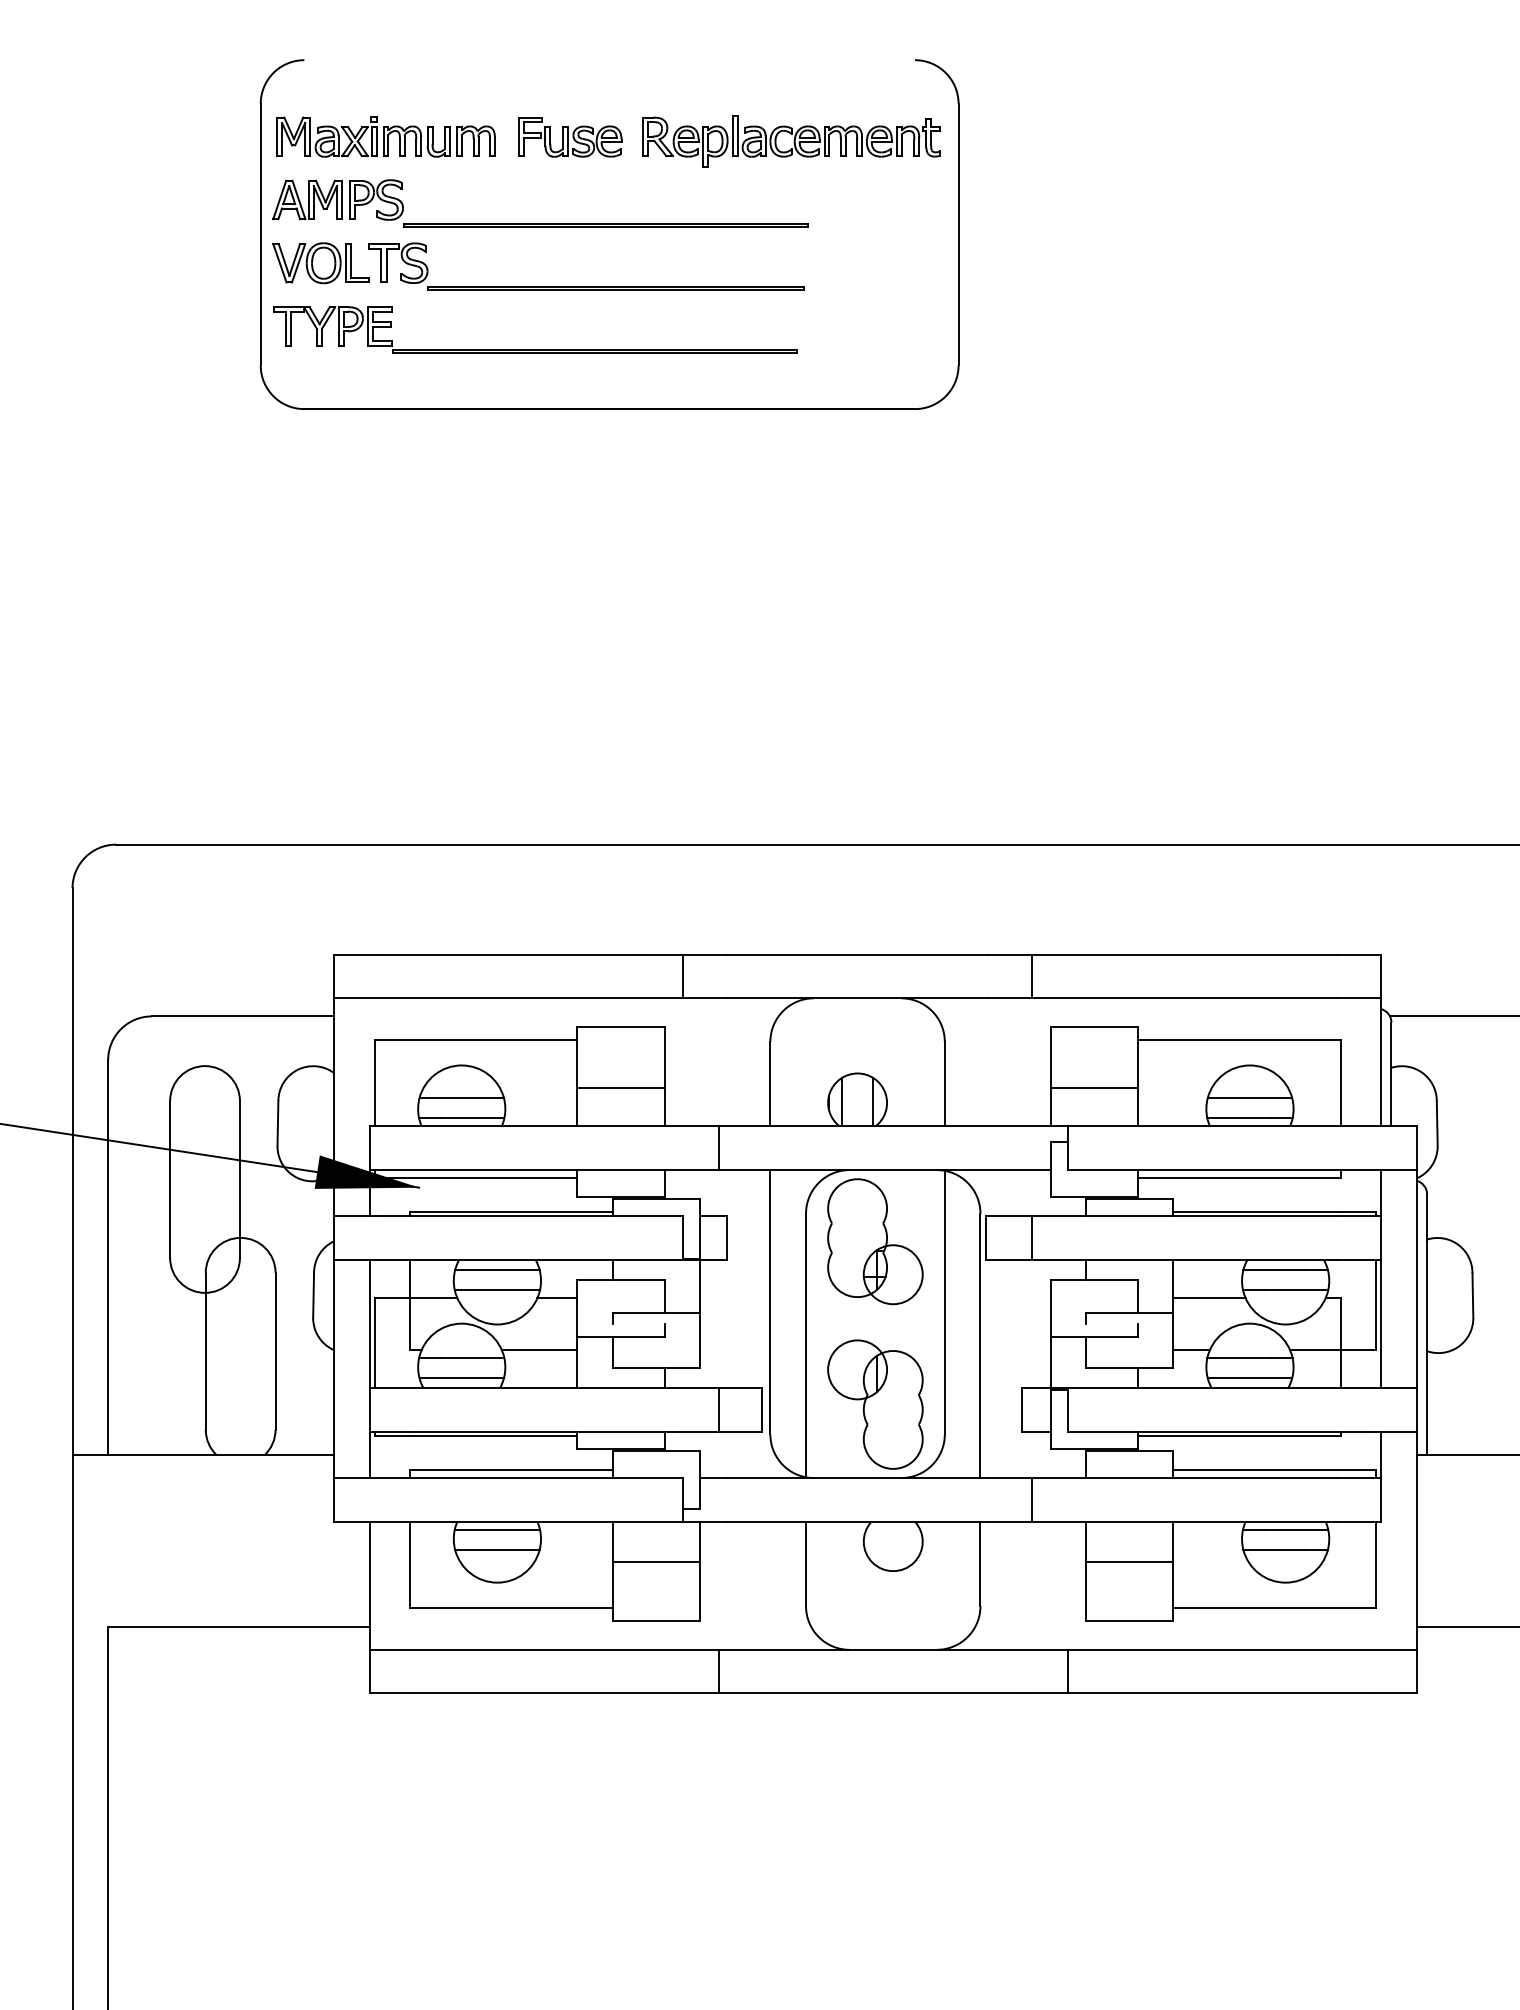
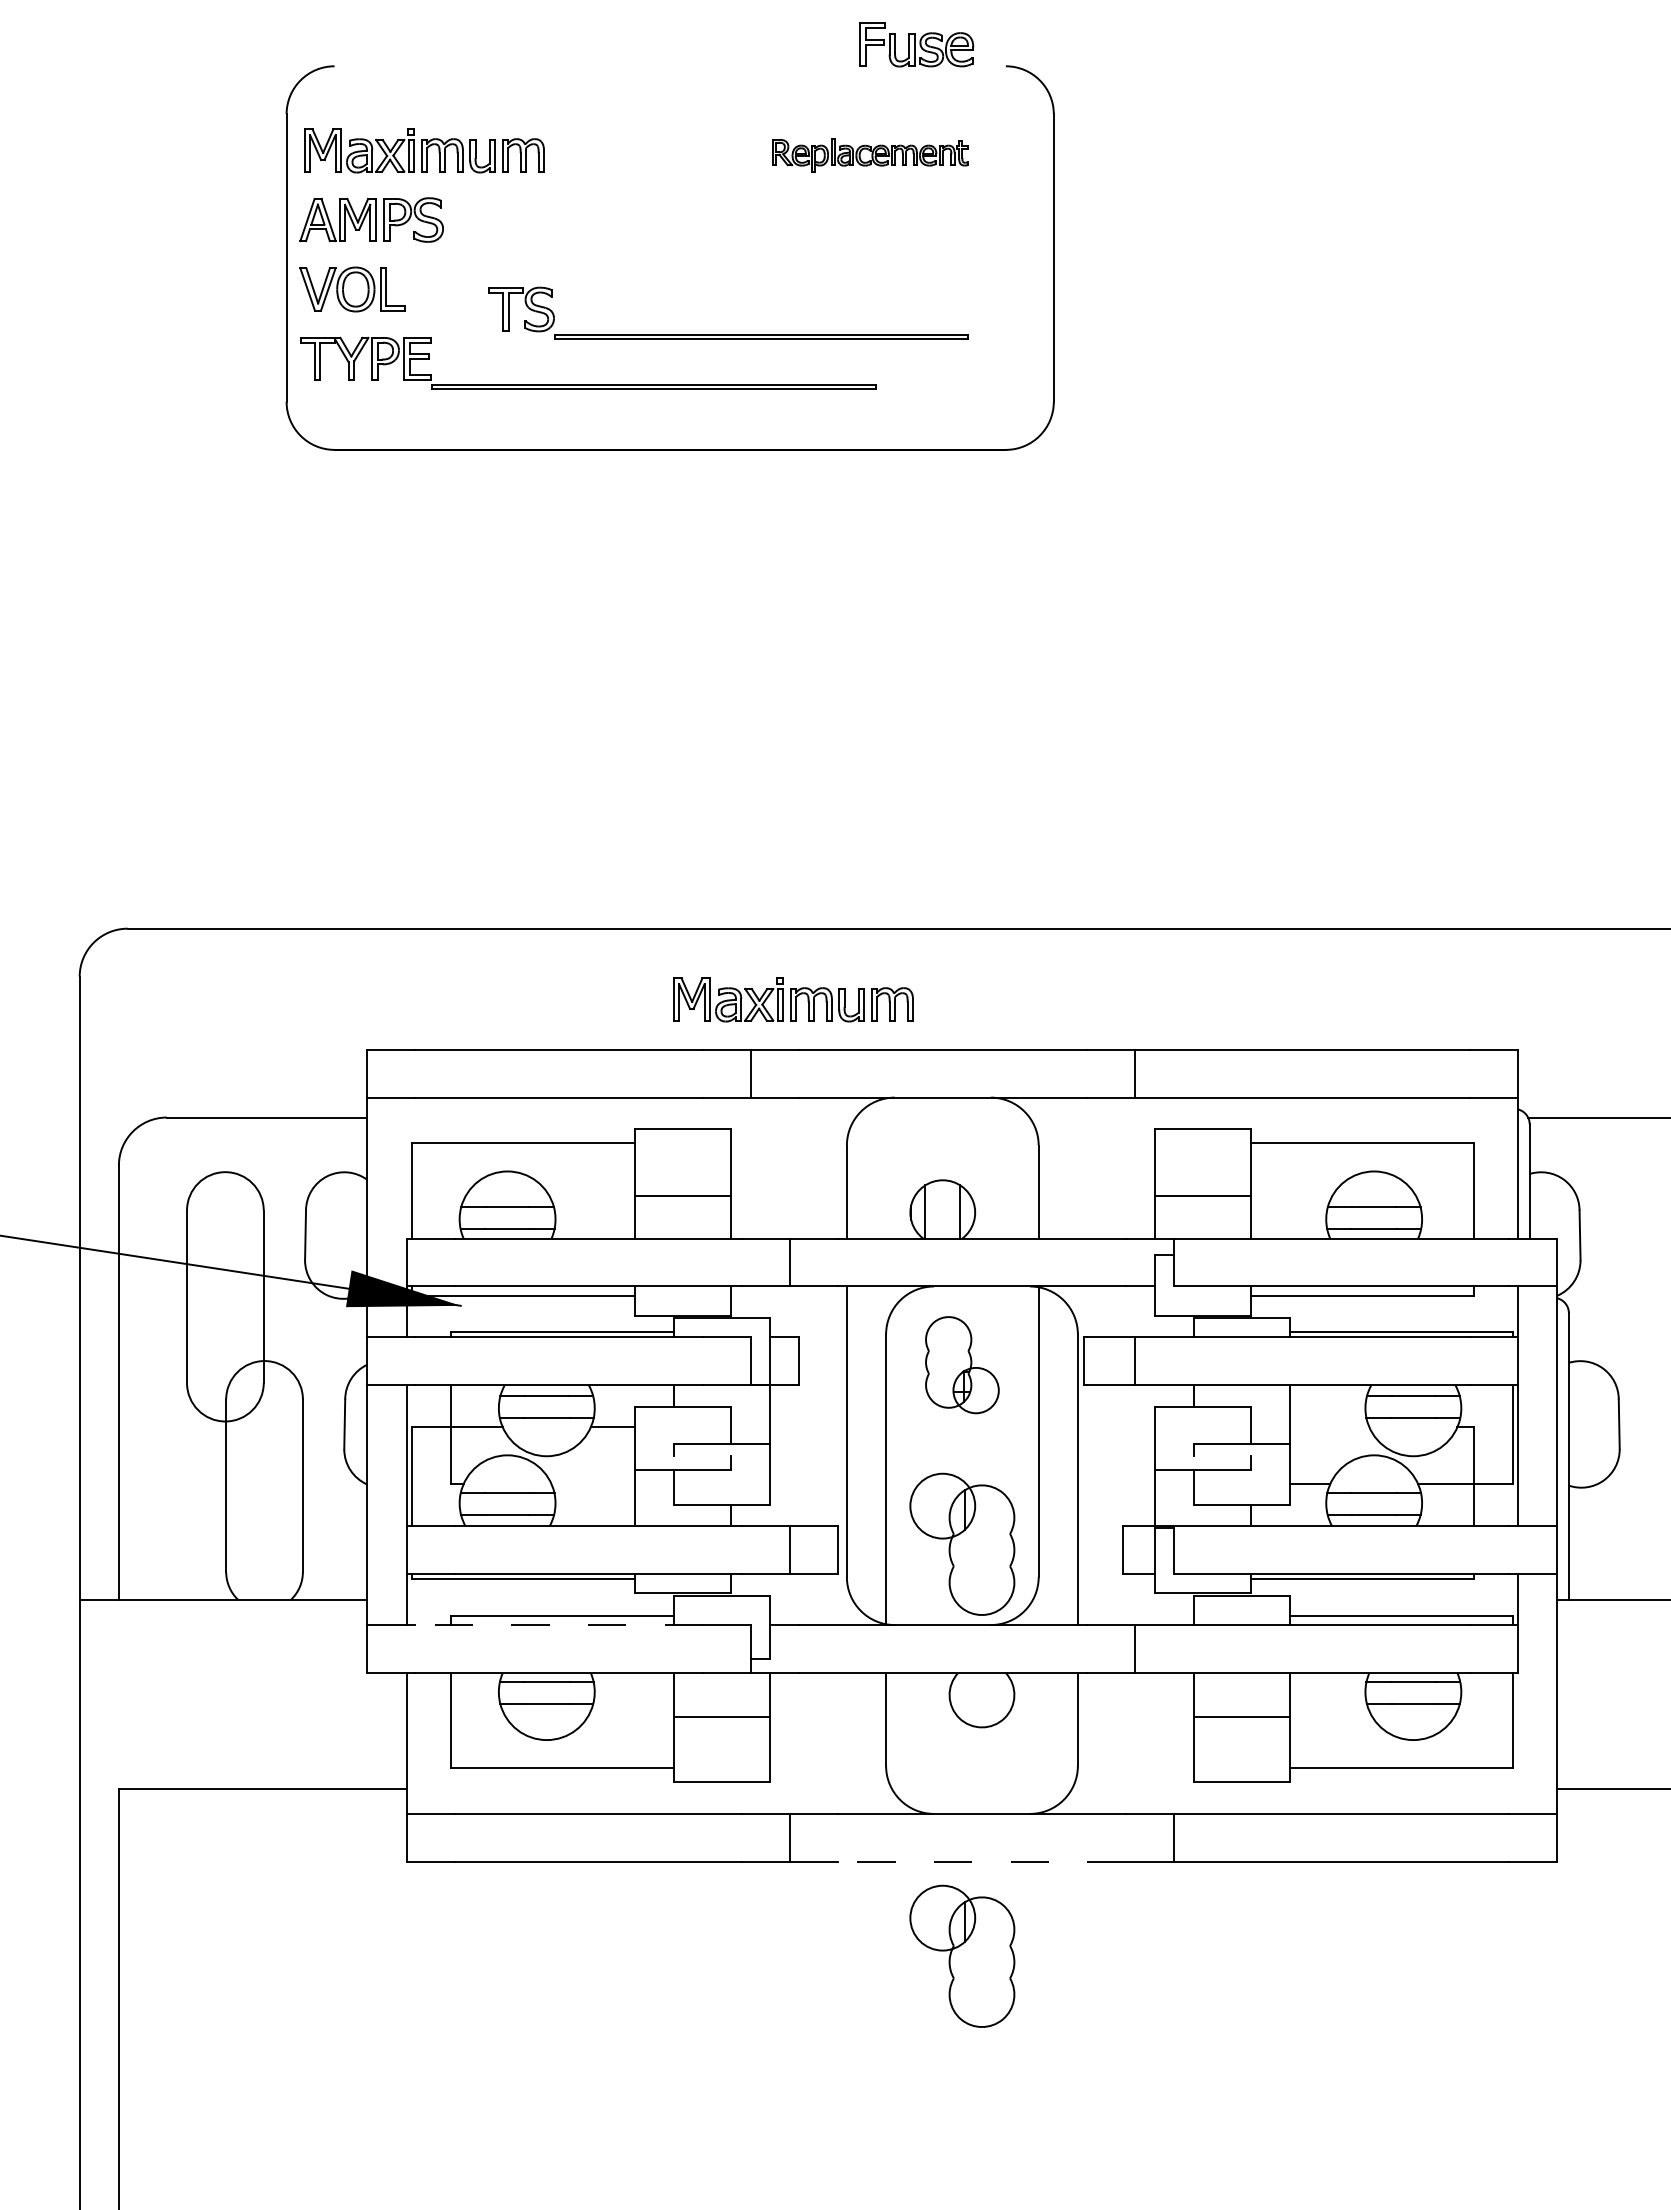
part: (569, 136) -> (916, 44), moved
part: (791, 141) -> (870, 155), size x0.6
part: (605, 225) -> (665, 247), removed
part: (586, 285) -> (728, 334), moved
part: (721, 909) -> (793, 999), added
part: (875, 1241) -> (962, 1364), size x0.7
line: (1209, 1298) -> (1329, 1427), removed
line: (538, 1350) -> (592, 1484), removed
line: (508, 1478) -> (559, 1625), solid -> dashed
line: (893, 1693) -> (982, 1861), solid -> dashed
part: (875, 1778) -> (962, 1955), added

